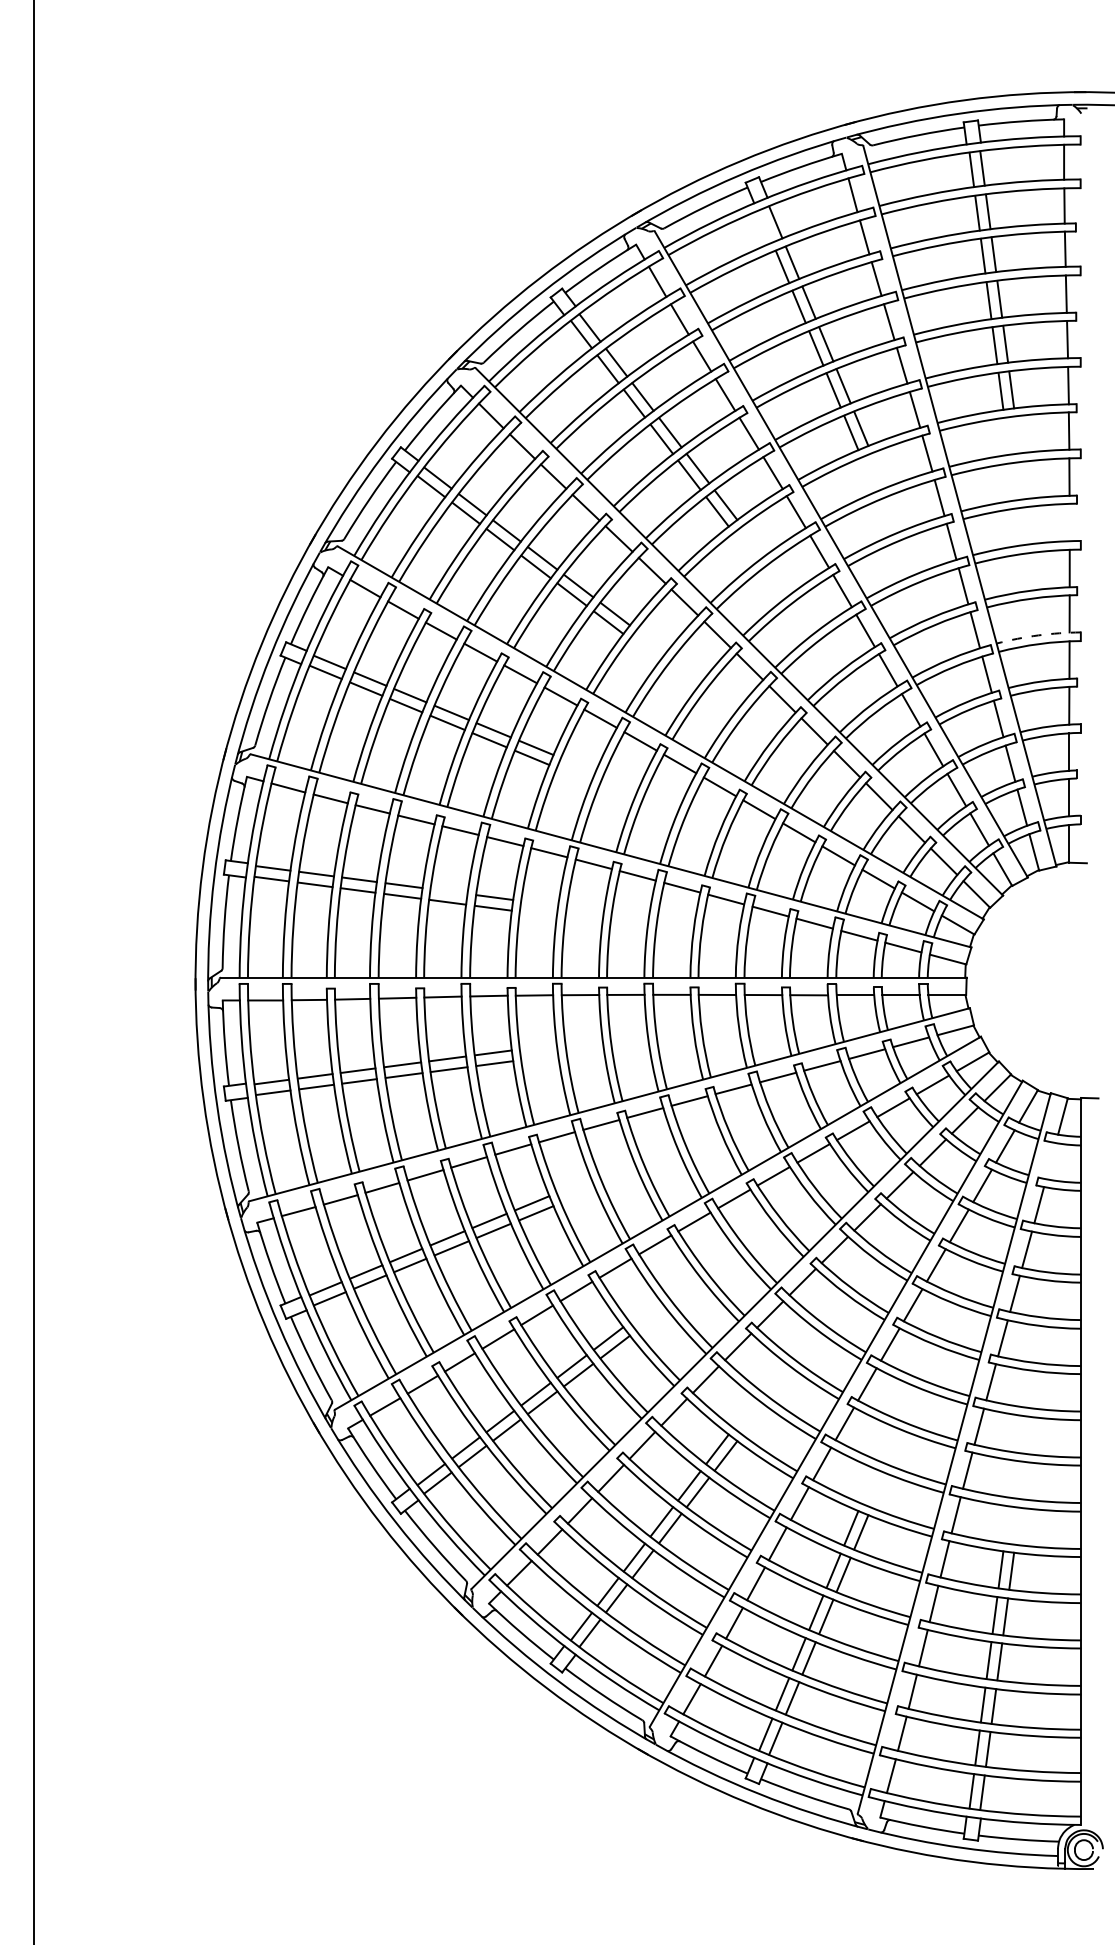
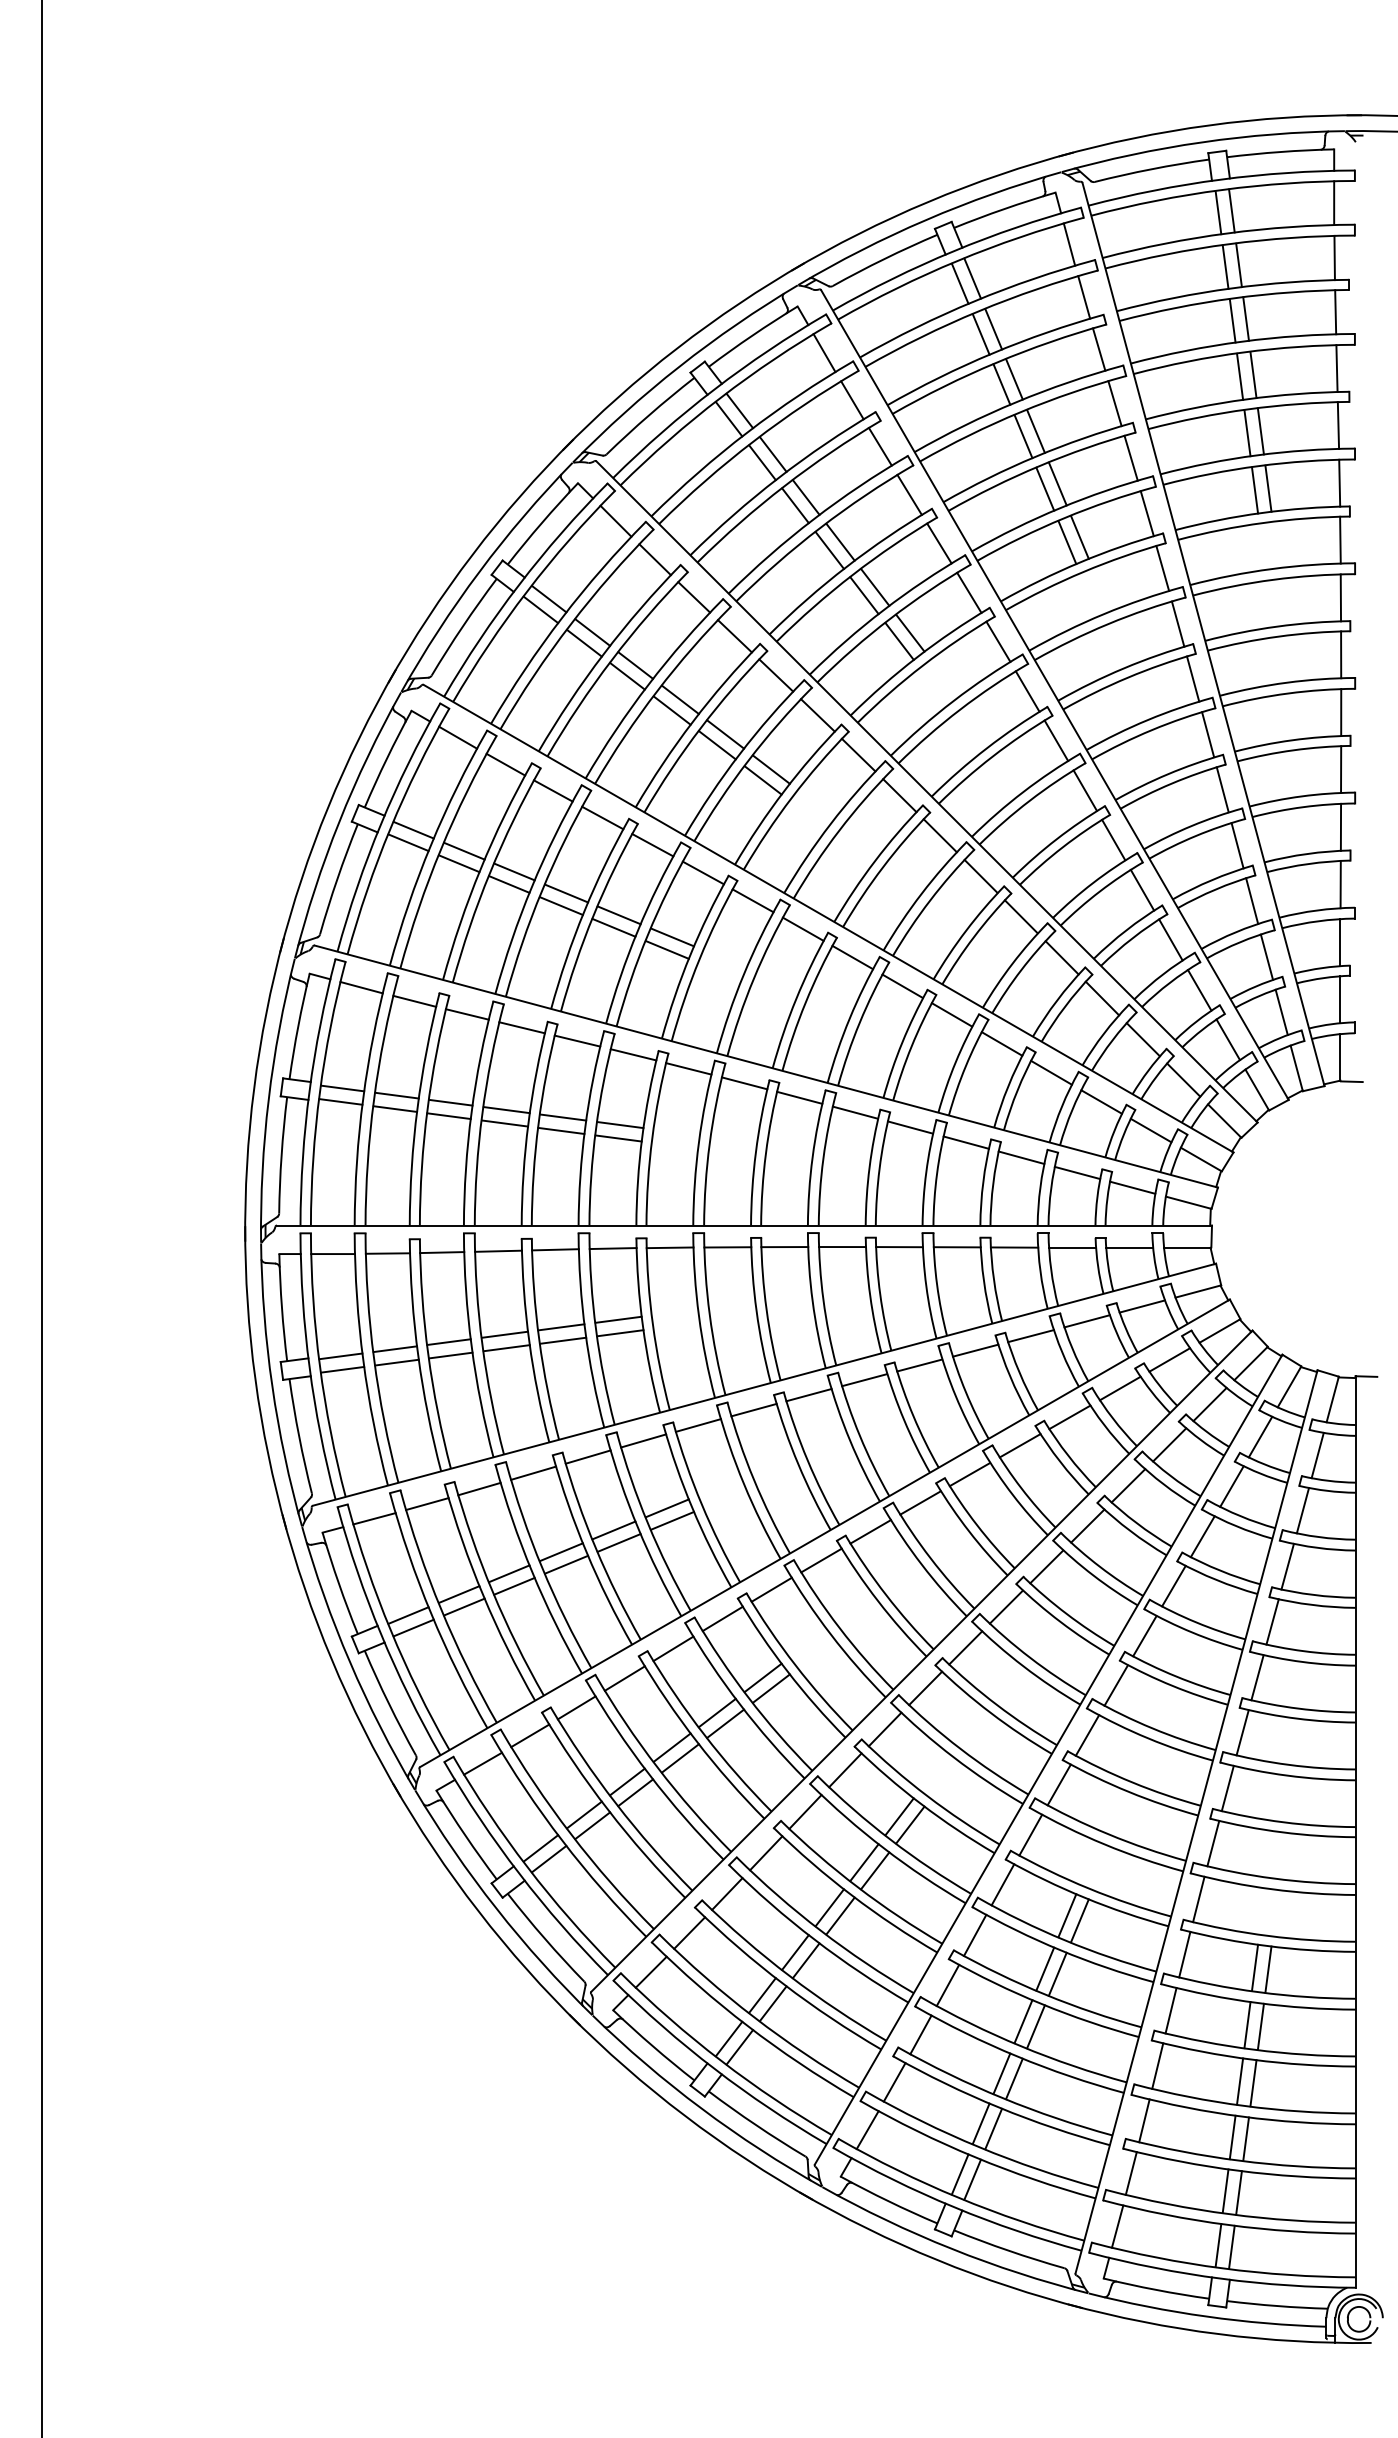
line: (765, 226) -> (959, 283), added
line: (1069, 522) -> (1341, 654), added
arc: (1038, 635) -> (1301, 796), dashed -> solid
line: (449, 891) -> (563, 1117), added
line: (1050, 1161) -> (1317, 1455), added

